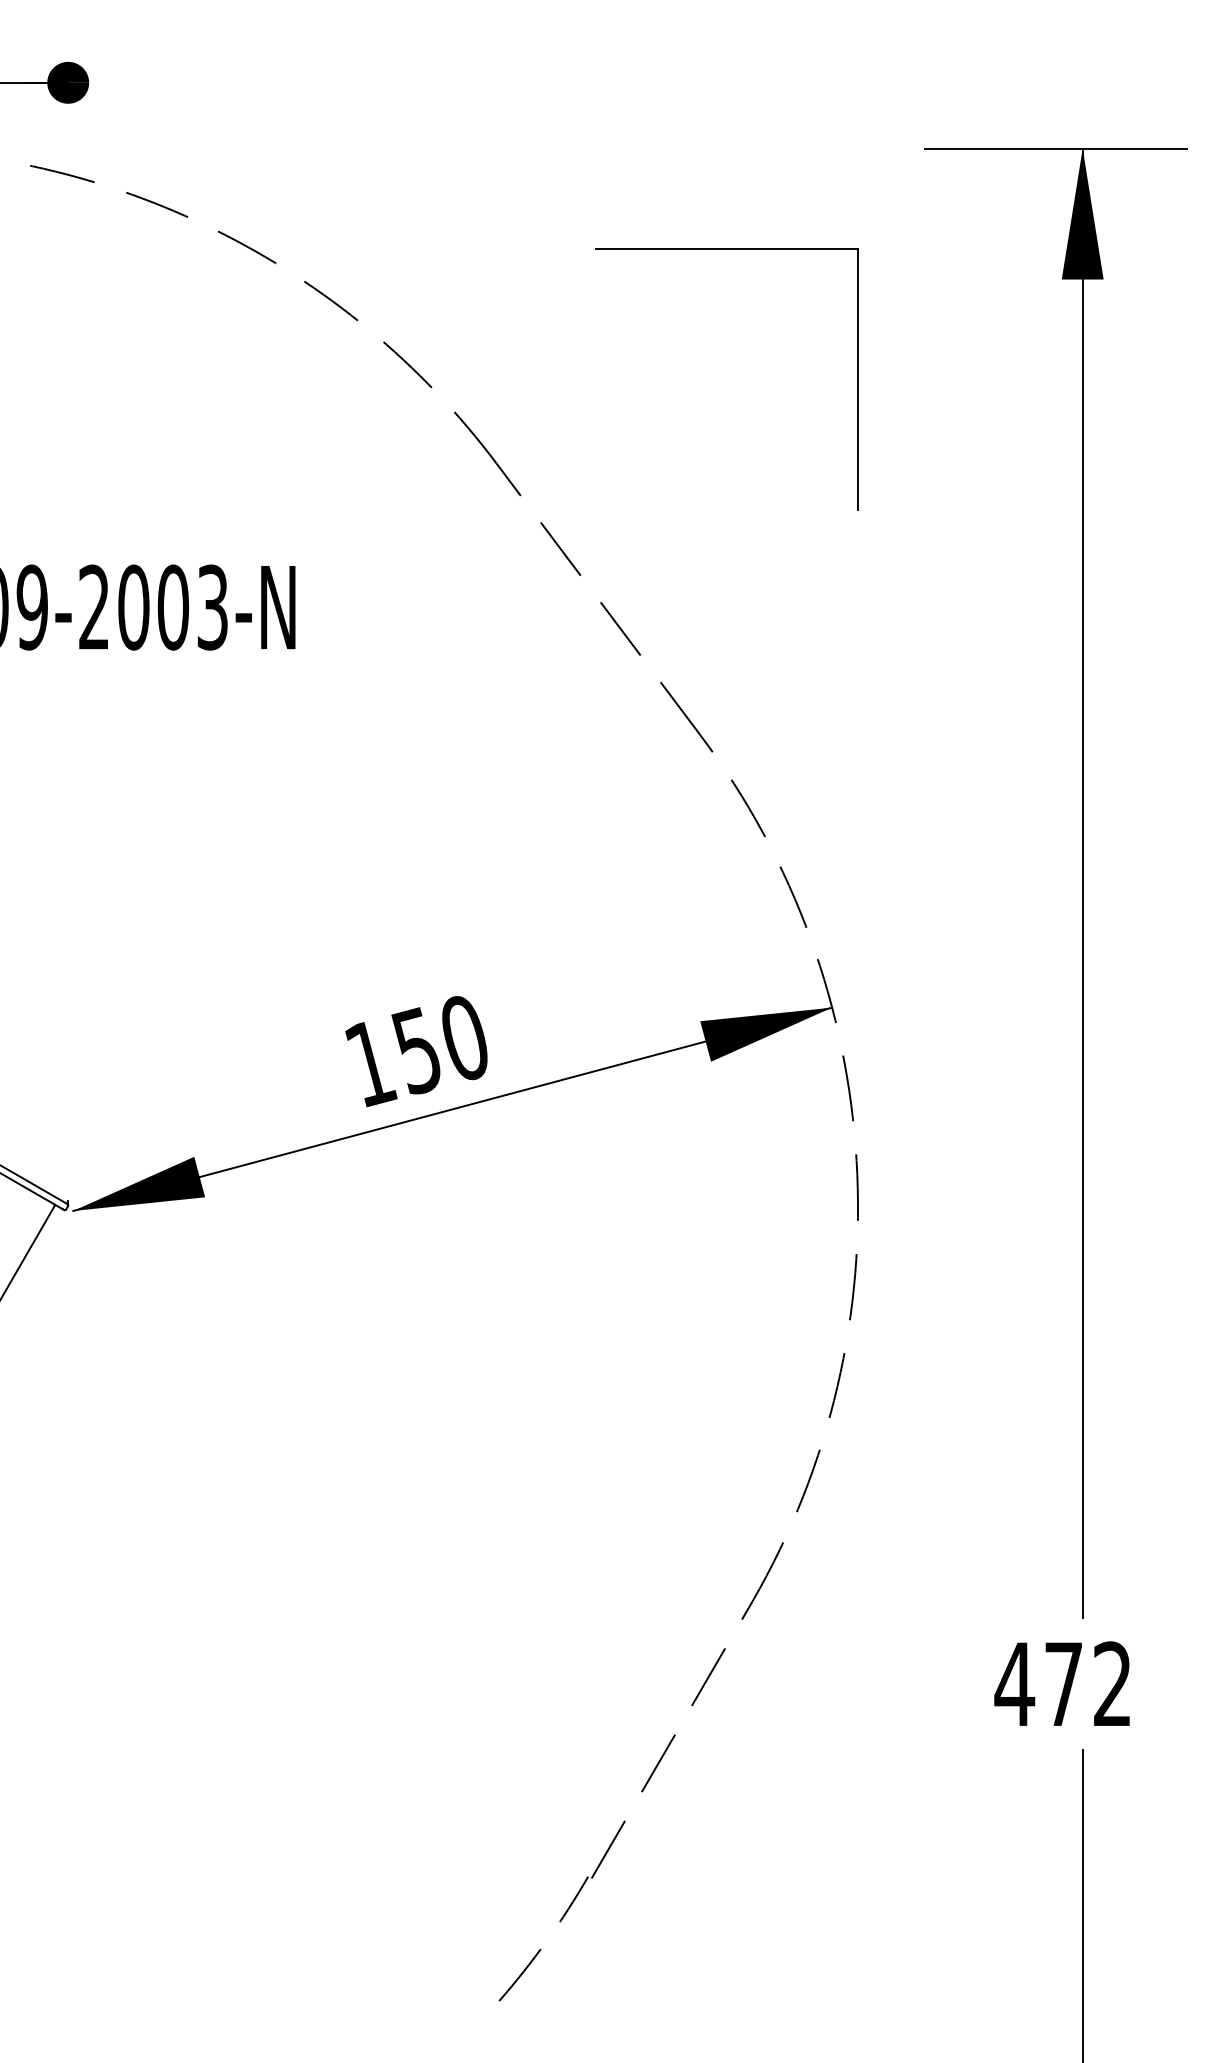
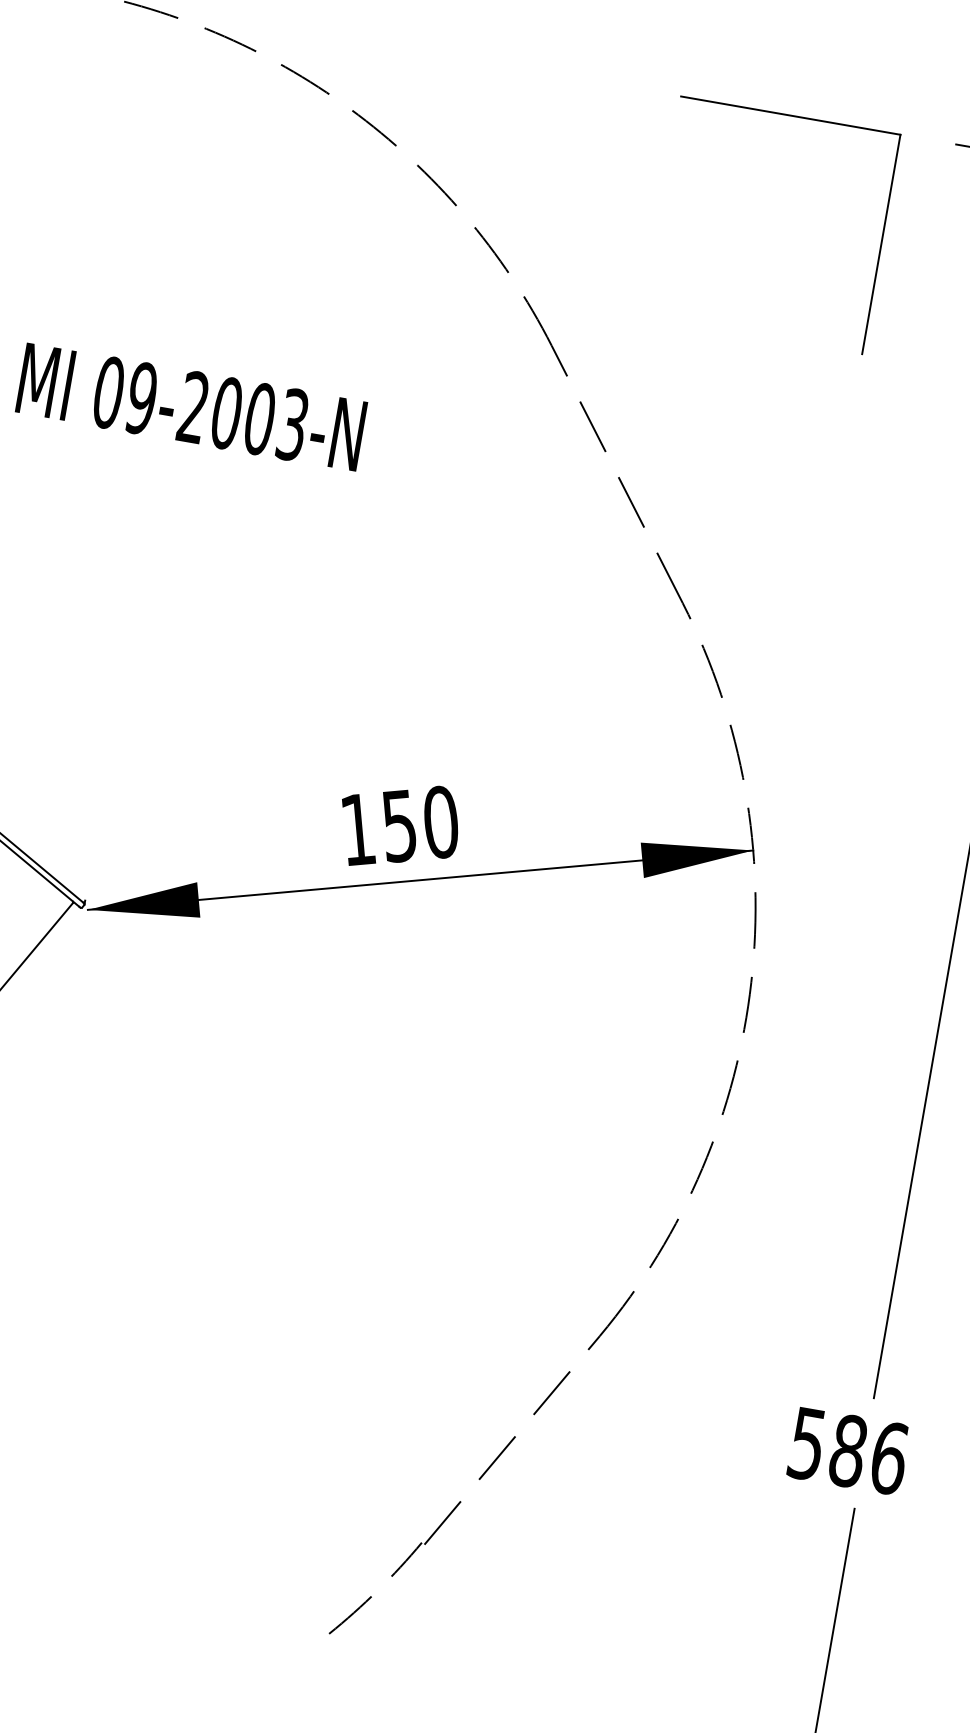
part: (726, 249) -> (790, 116), moved
text: (1063, 1684) -> (848, 1451), 472 -> 586

